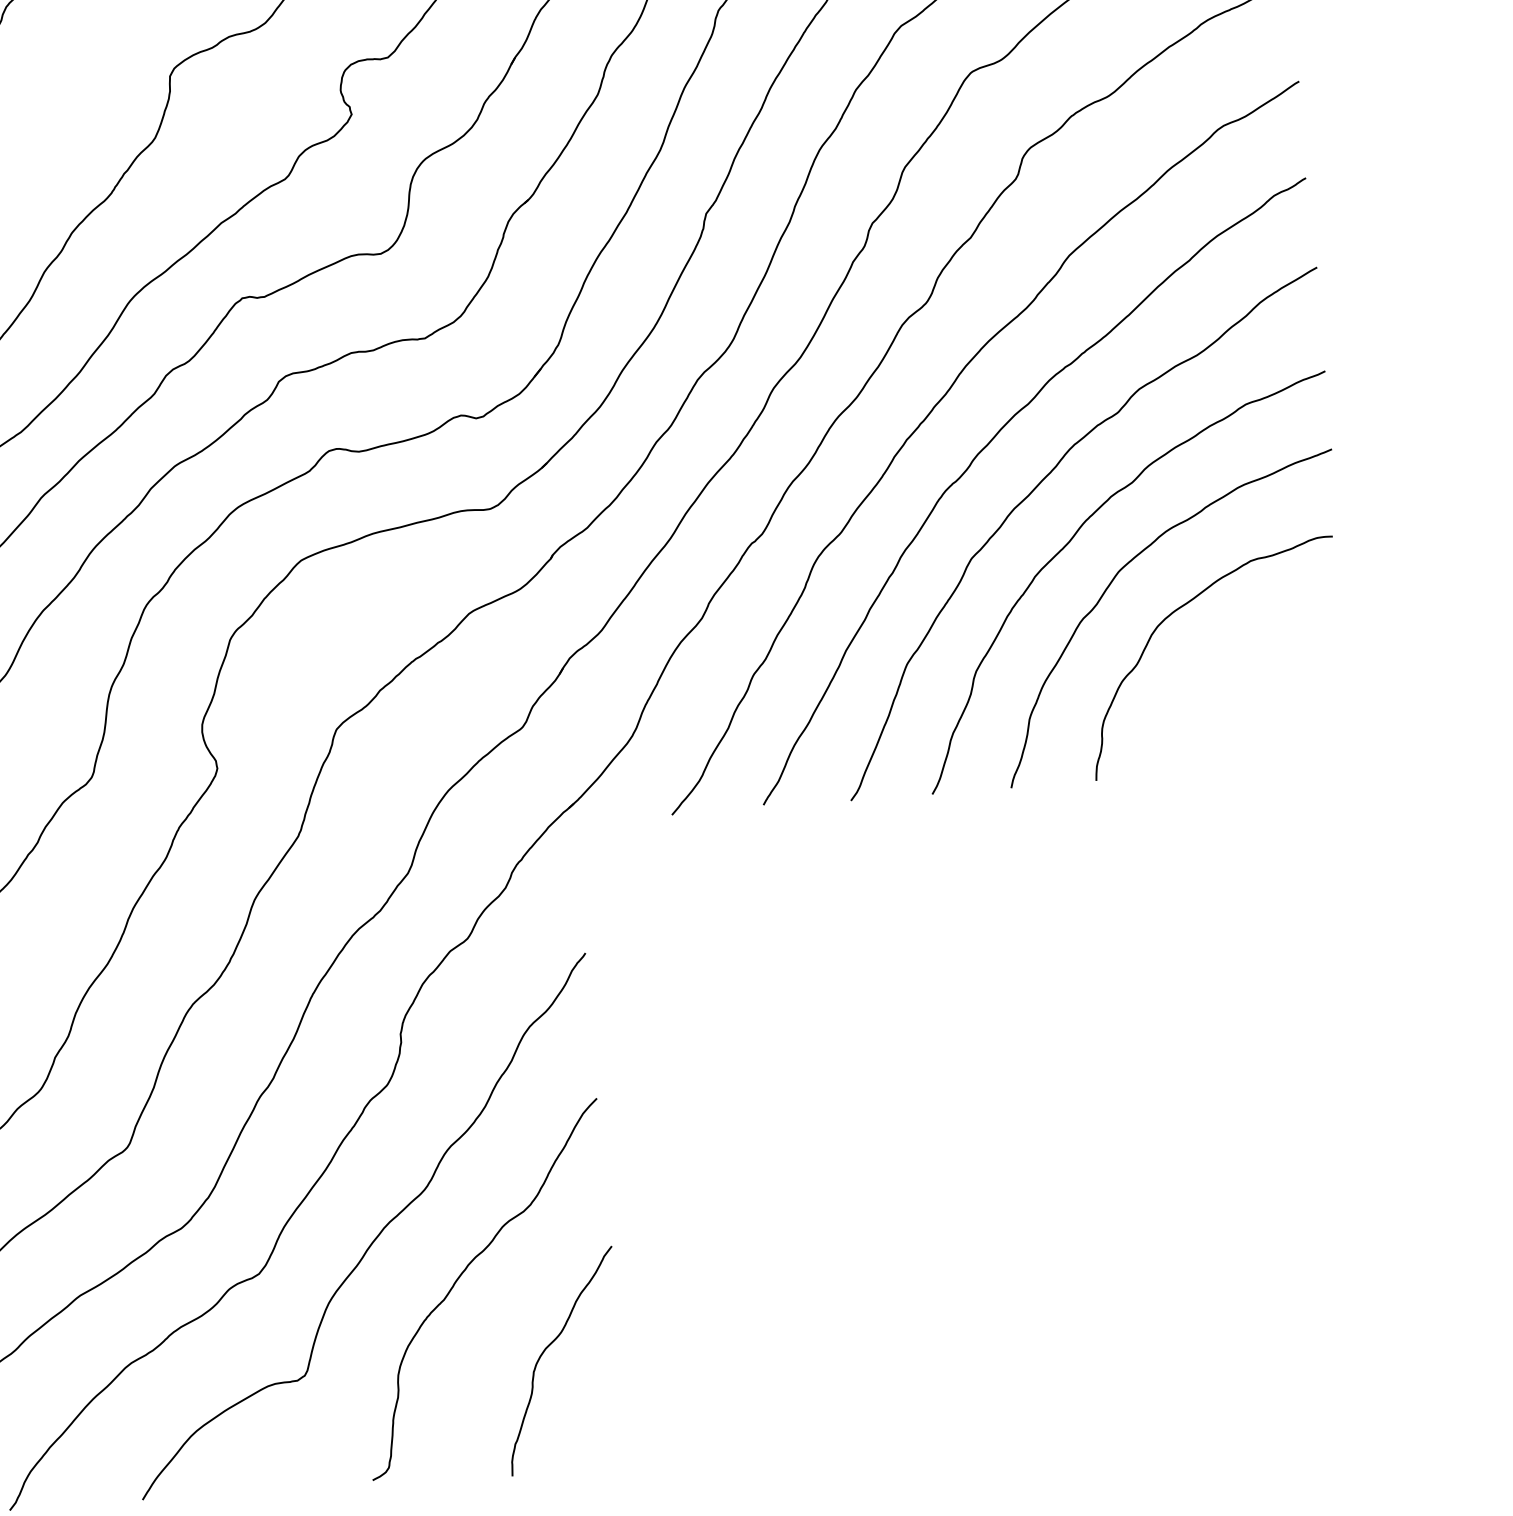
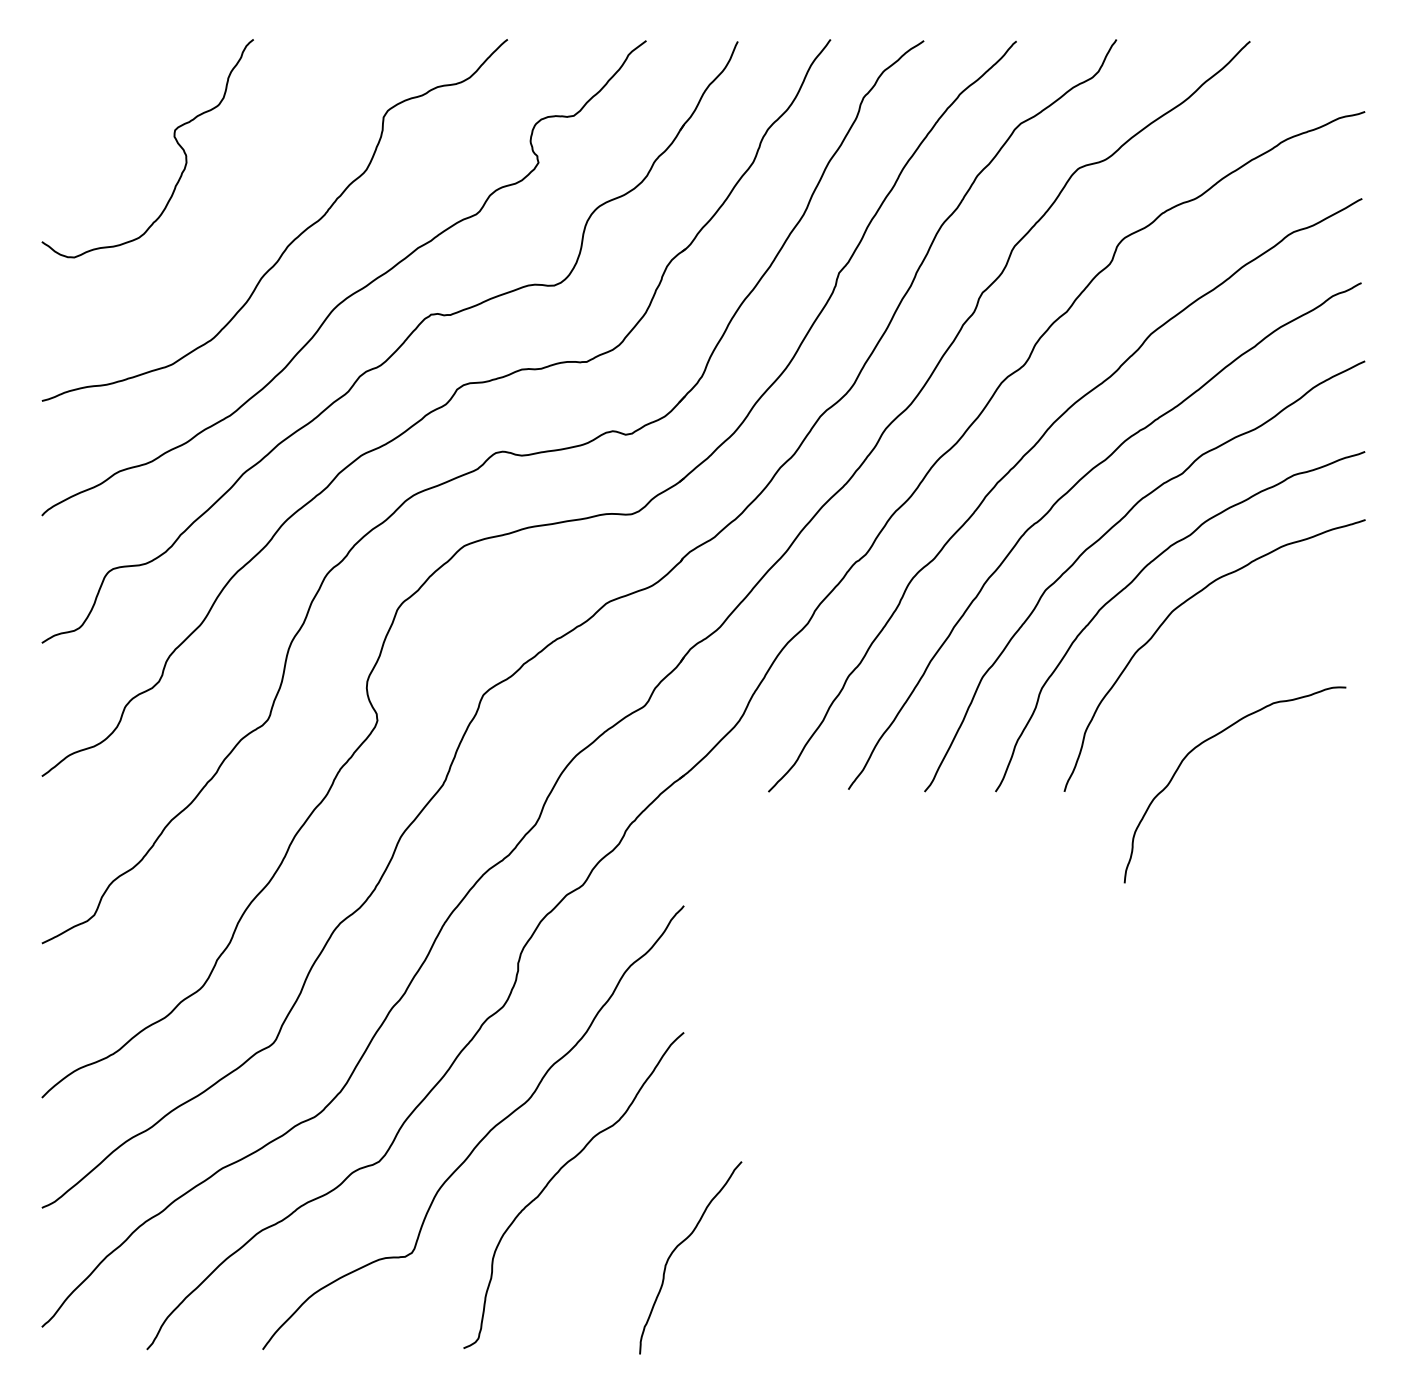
curve: (1183, 606) -> (1212, 738), moved
curve: (551, 1345) -> (682, 1243), moved

